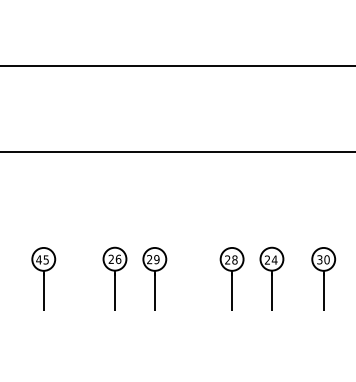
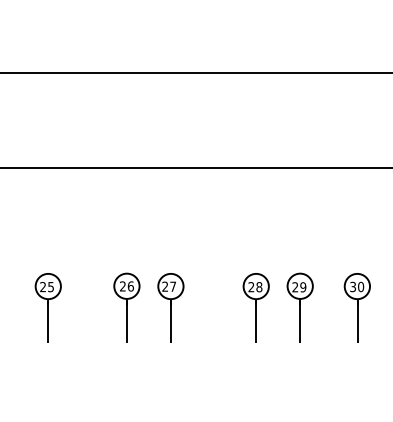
text: (38, 259) -> (42, 286), 45 -> 25
text: (156, 259) -> (172, 286), 29 -> 27
text: (274, 259) -> (303, 286), 24 -> 29

